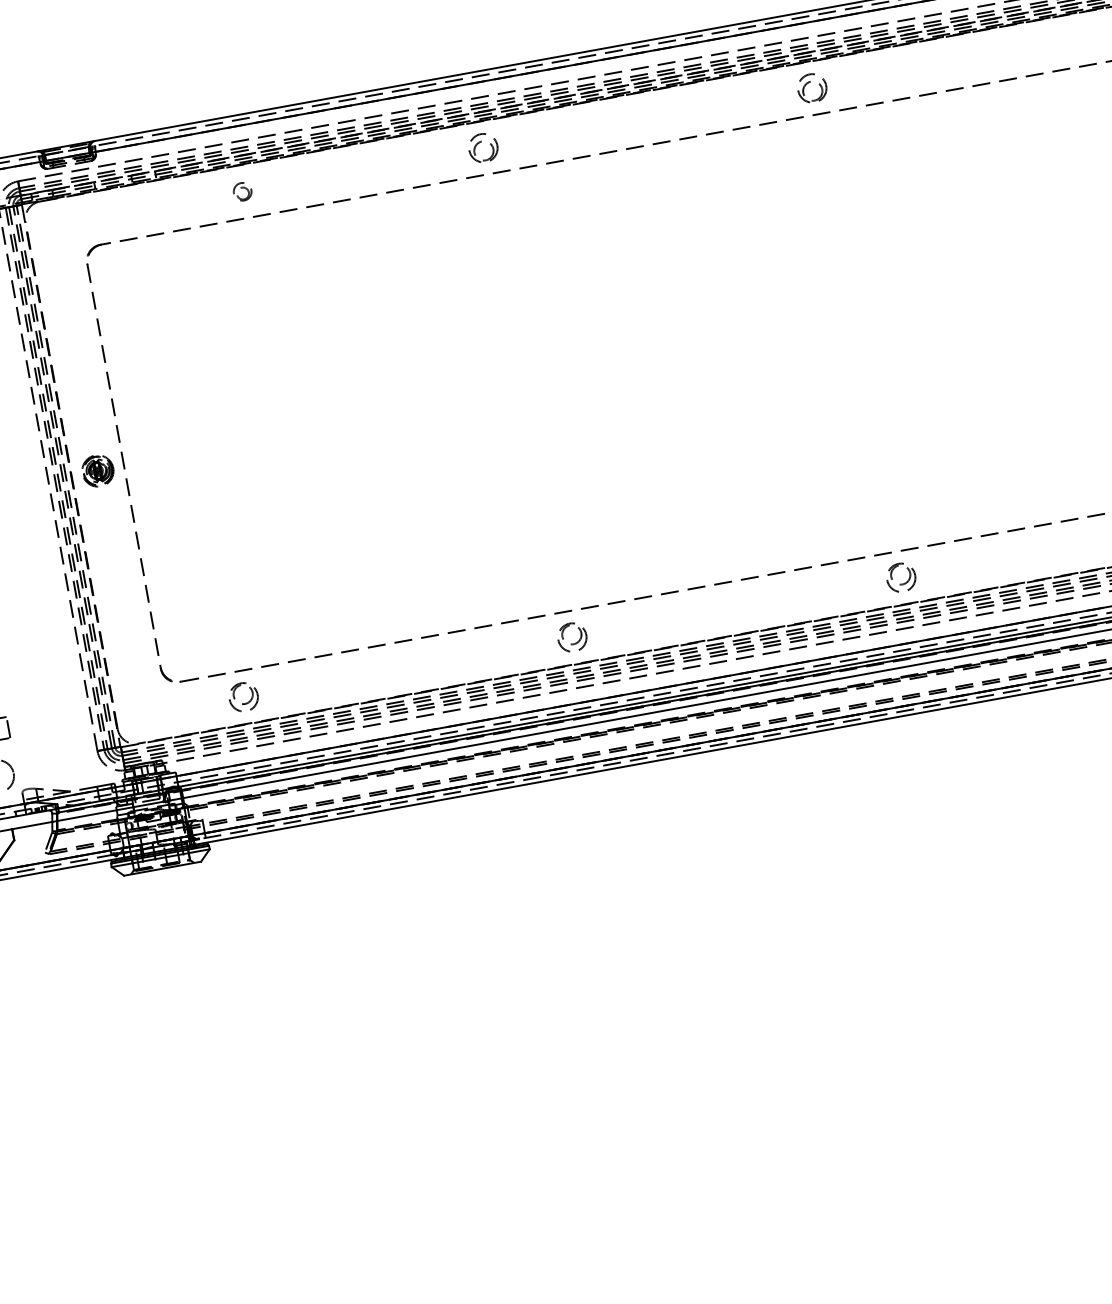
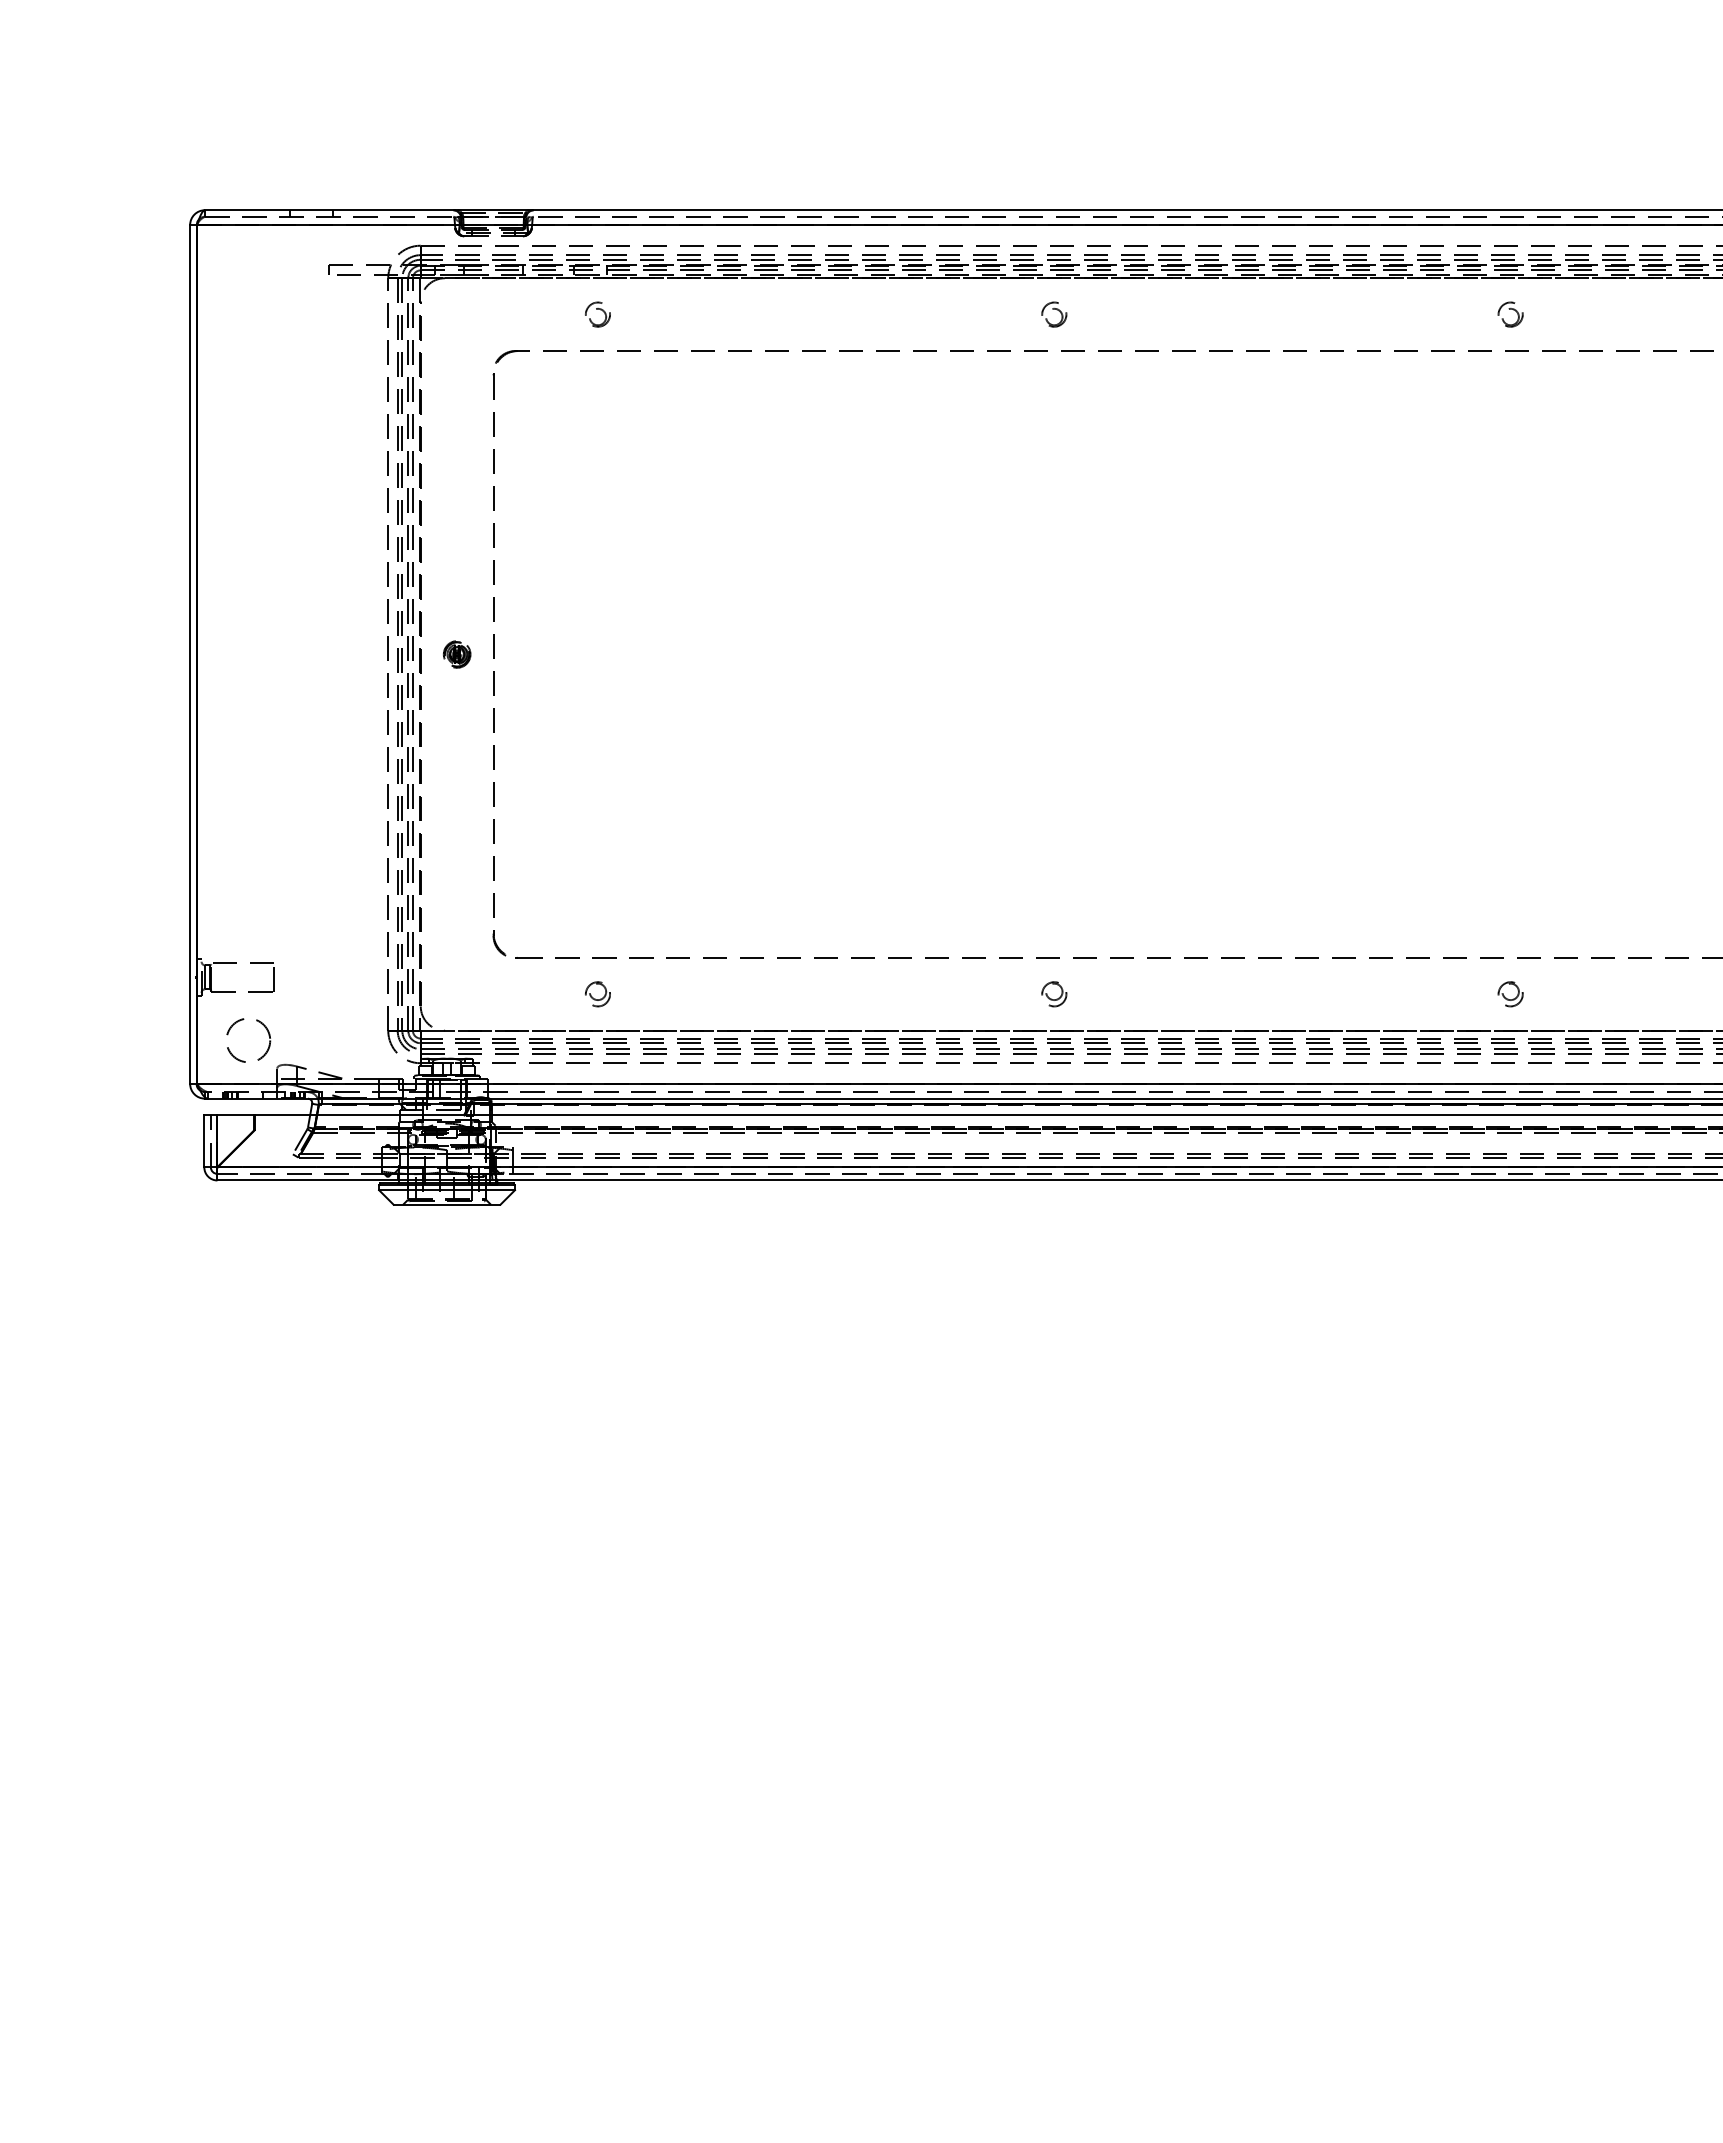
part: (812, 88) -> (1510, 314), size x0.62
part: (483, 147) -> (1054, 314), size x0.62
part: (242, 191) -> (597, 314), moved
part: (97, 471) -> (456, 654), size x0.62
part: (901, 578) -> (1510, 994), size x0.62
part: (572, 637) -> (1054, 994), size x0.62
part: (243, 697) -> (597, 994), size x0.62

